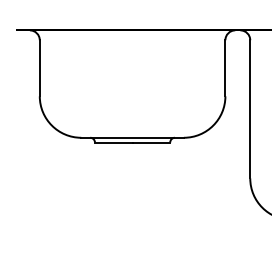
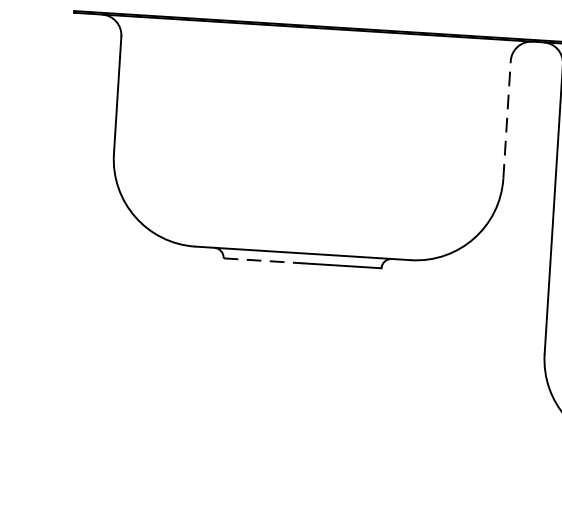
line: (225, 67) -> (507, 118), solid -> dashed
line: (113, 142) -> (262, 260), solid -> dashed

